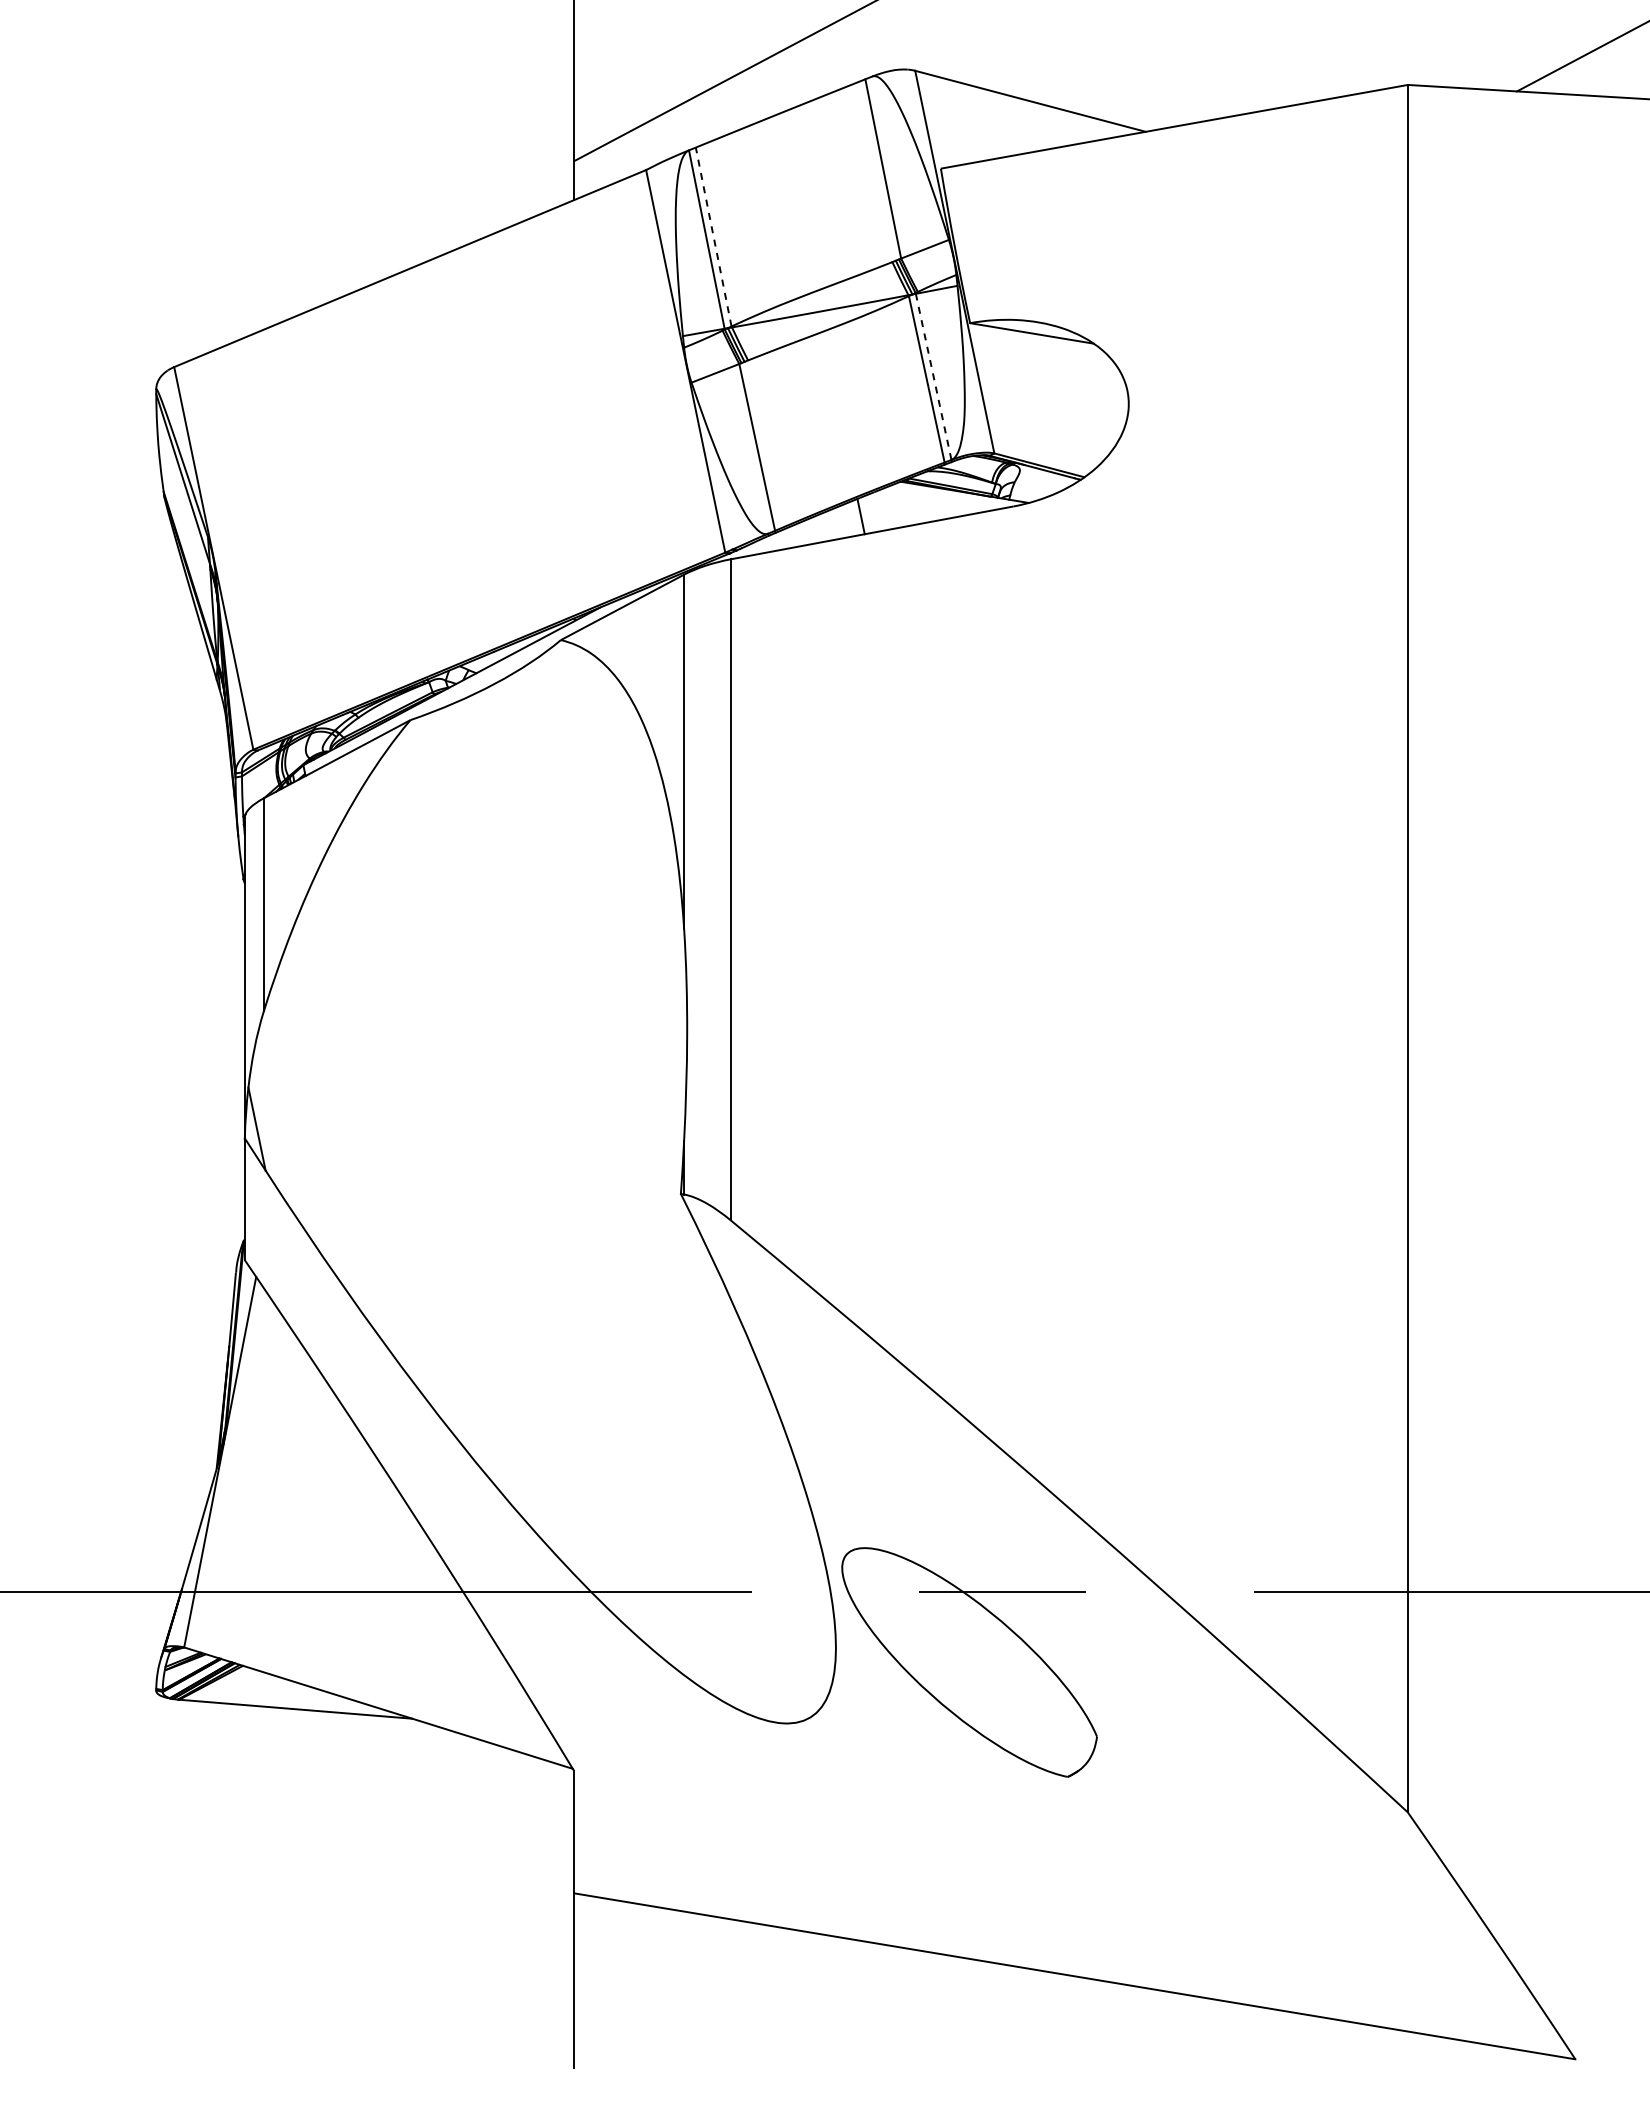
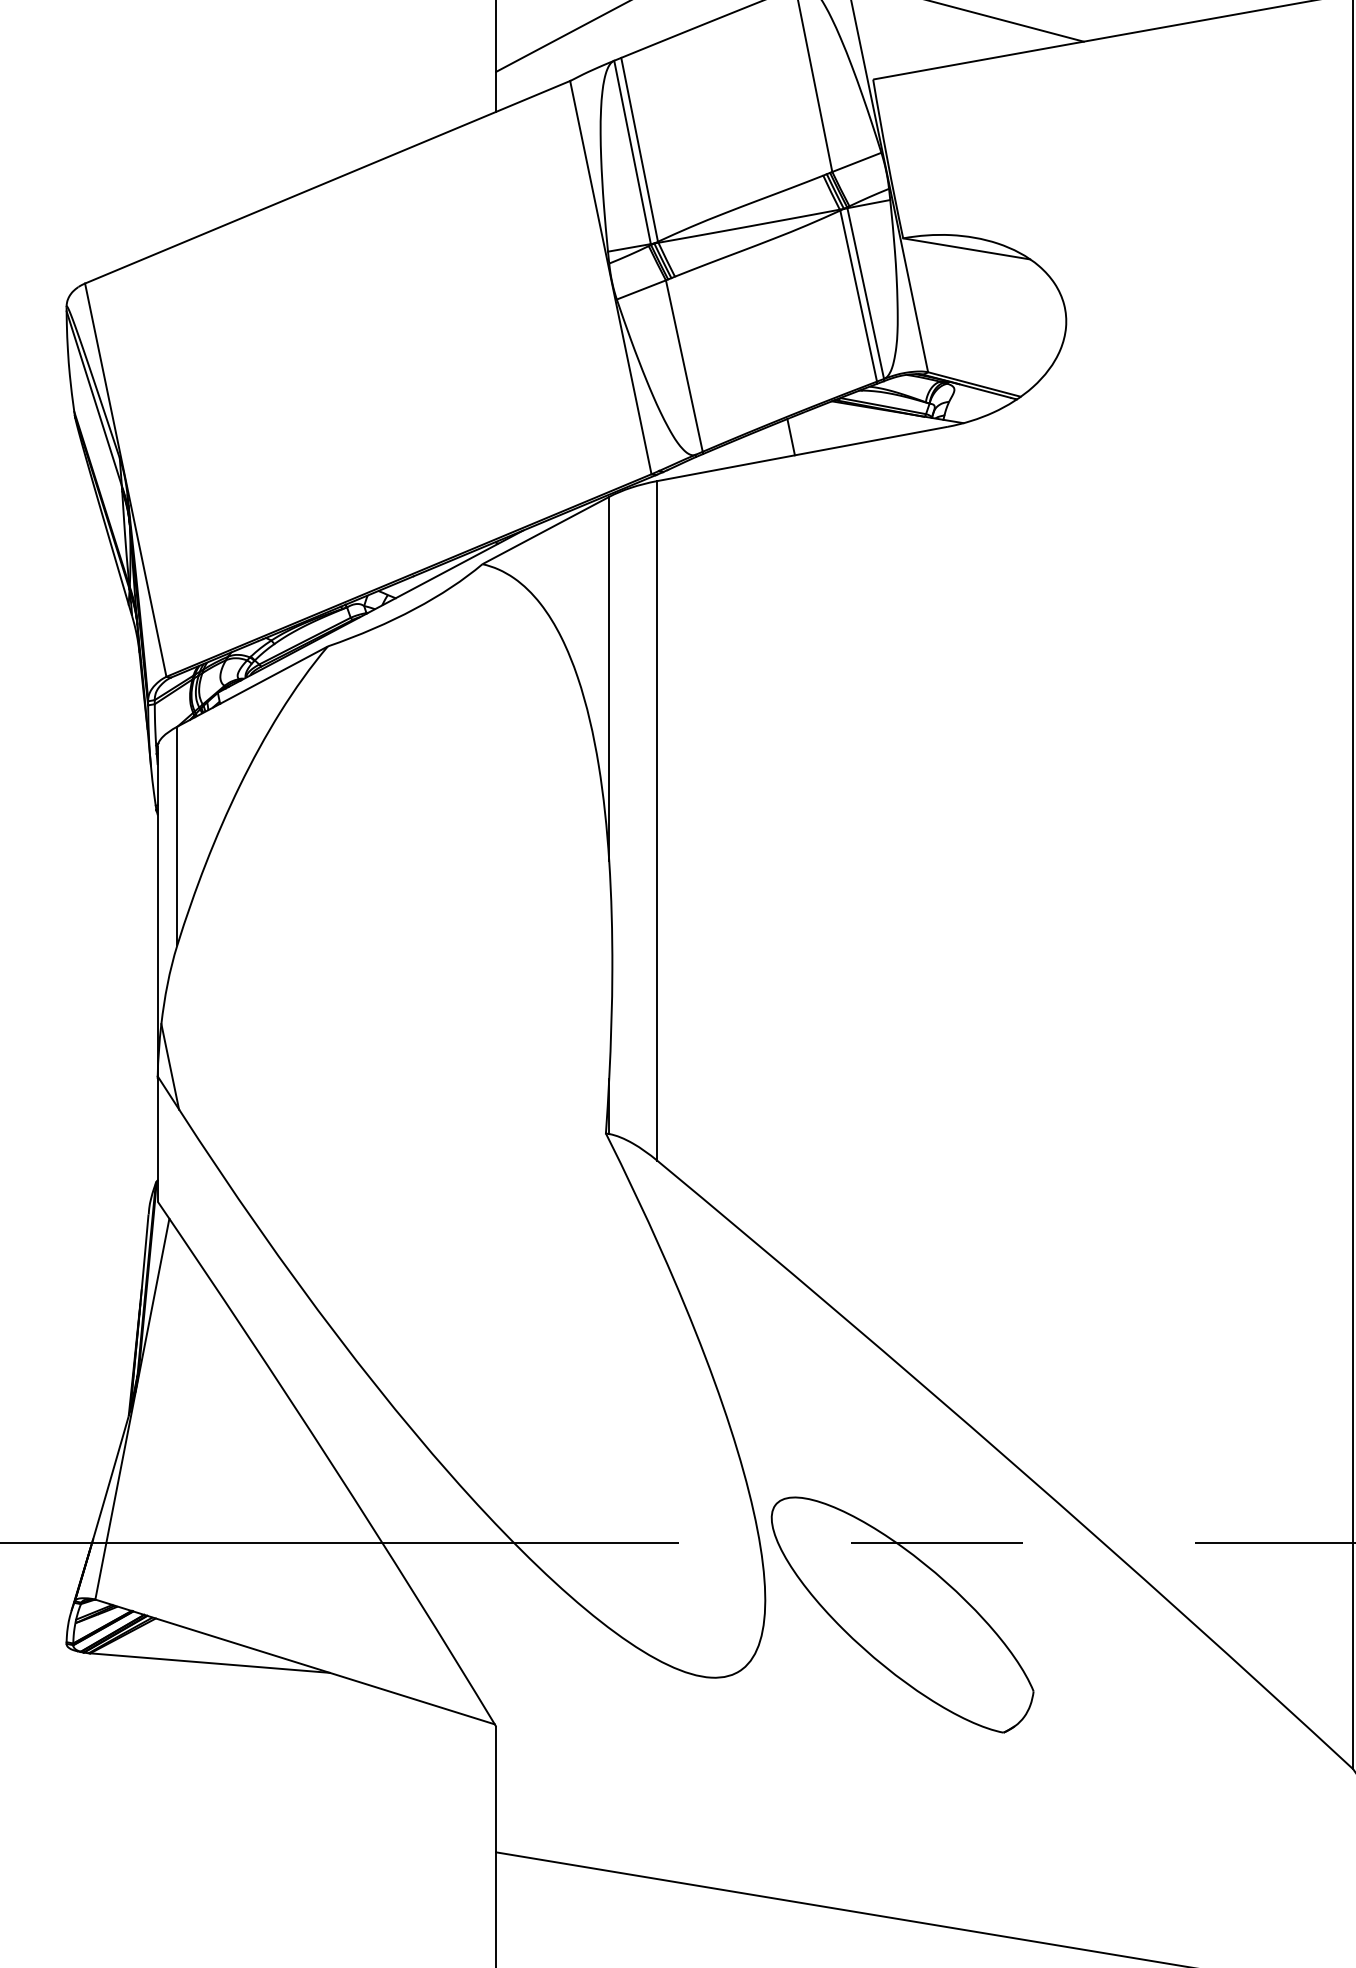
line: (713, 236) -> (639, 149), dashed -> solid
line: (933, 376) -> (865, 293), dashed -> solid

